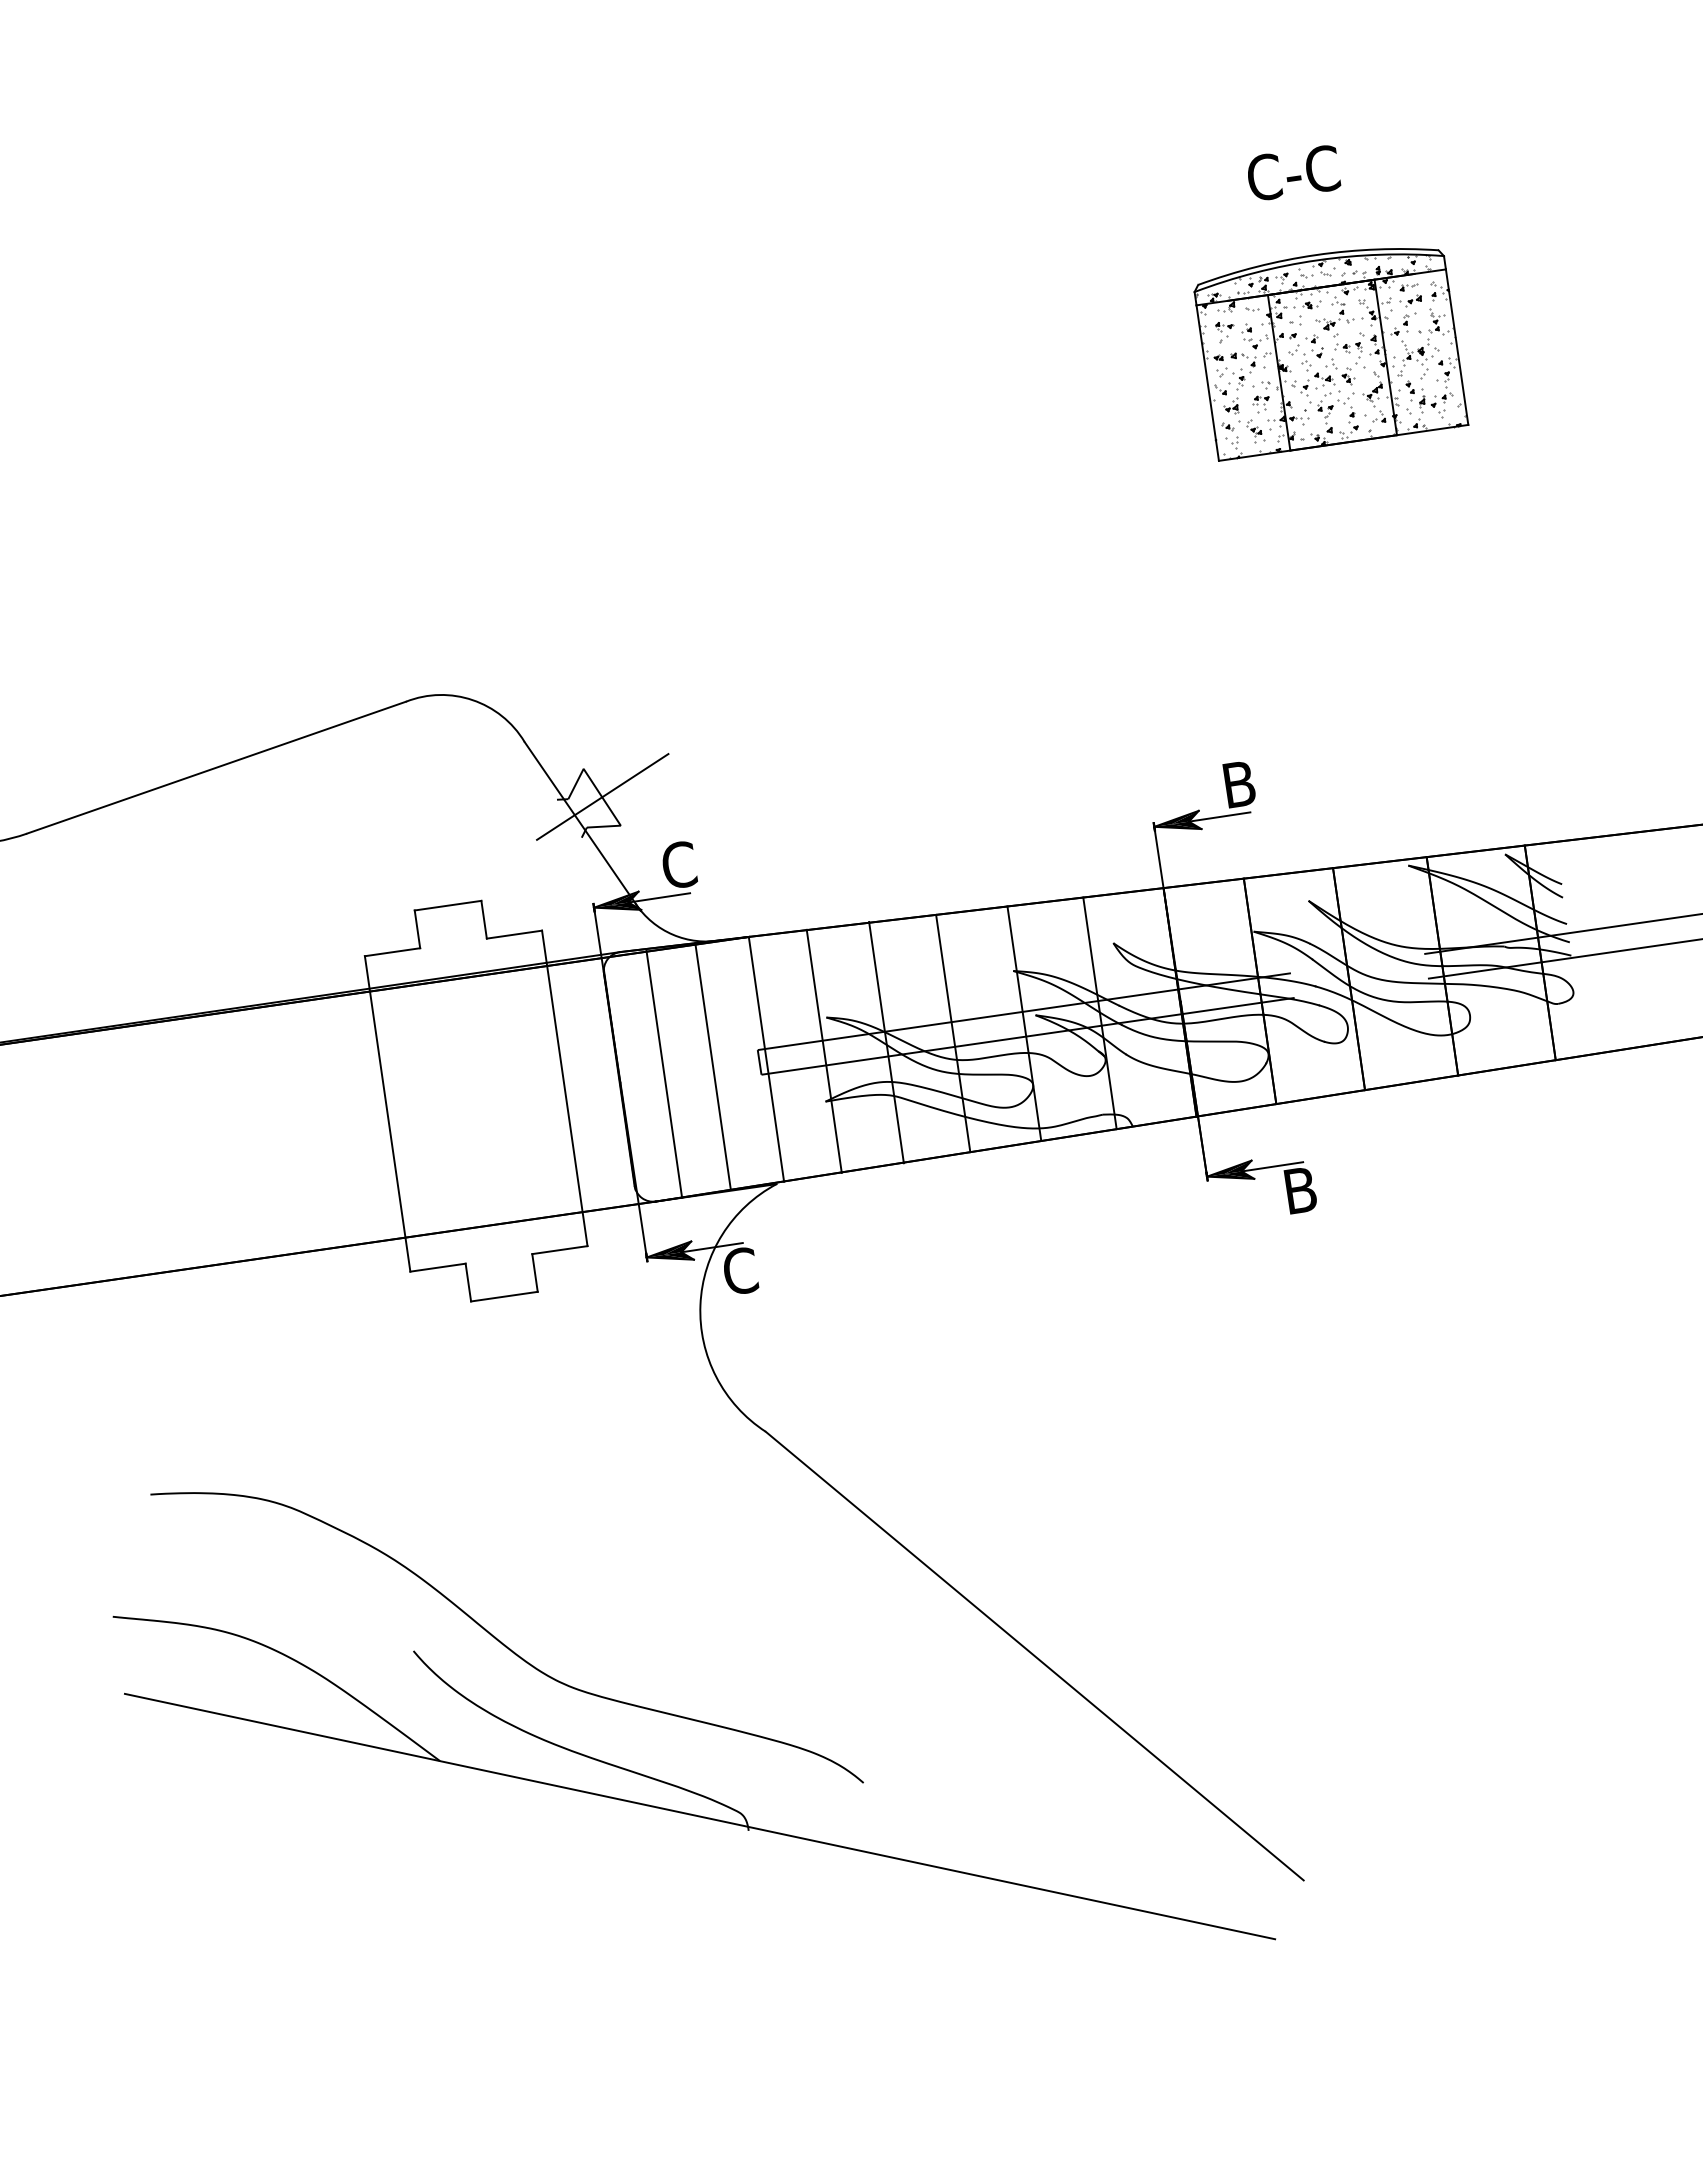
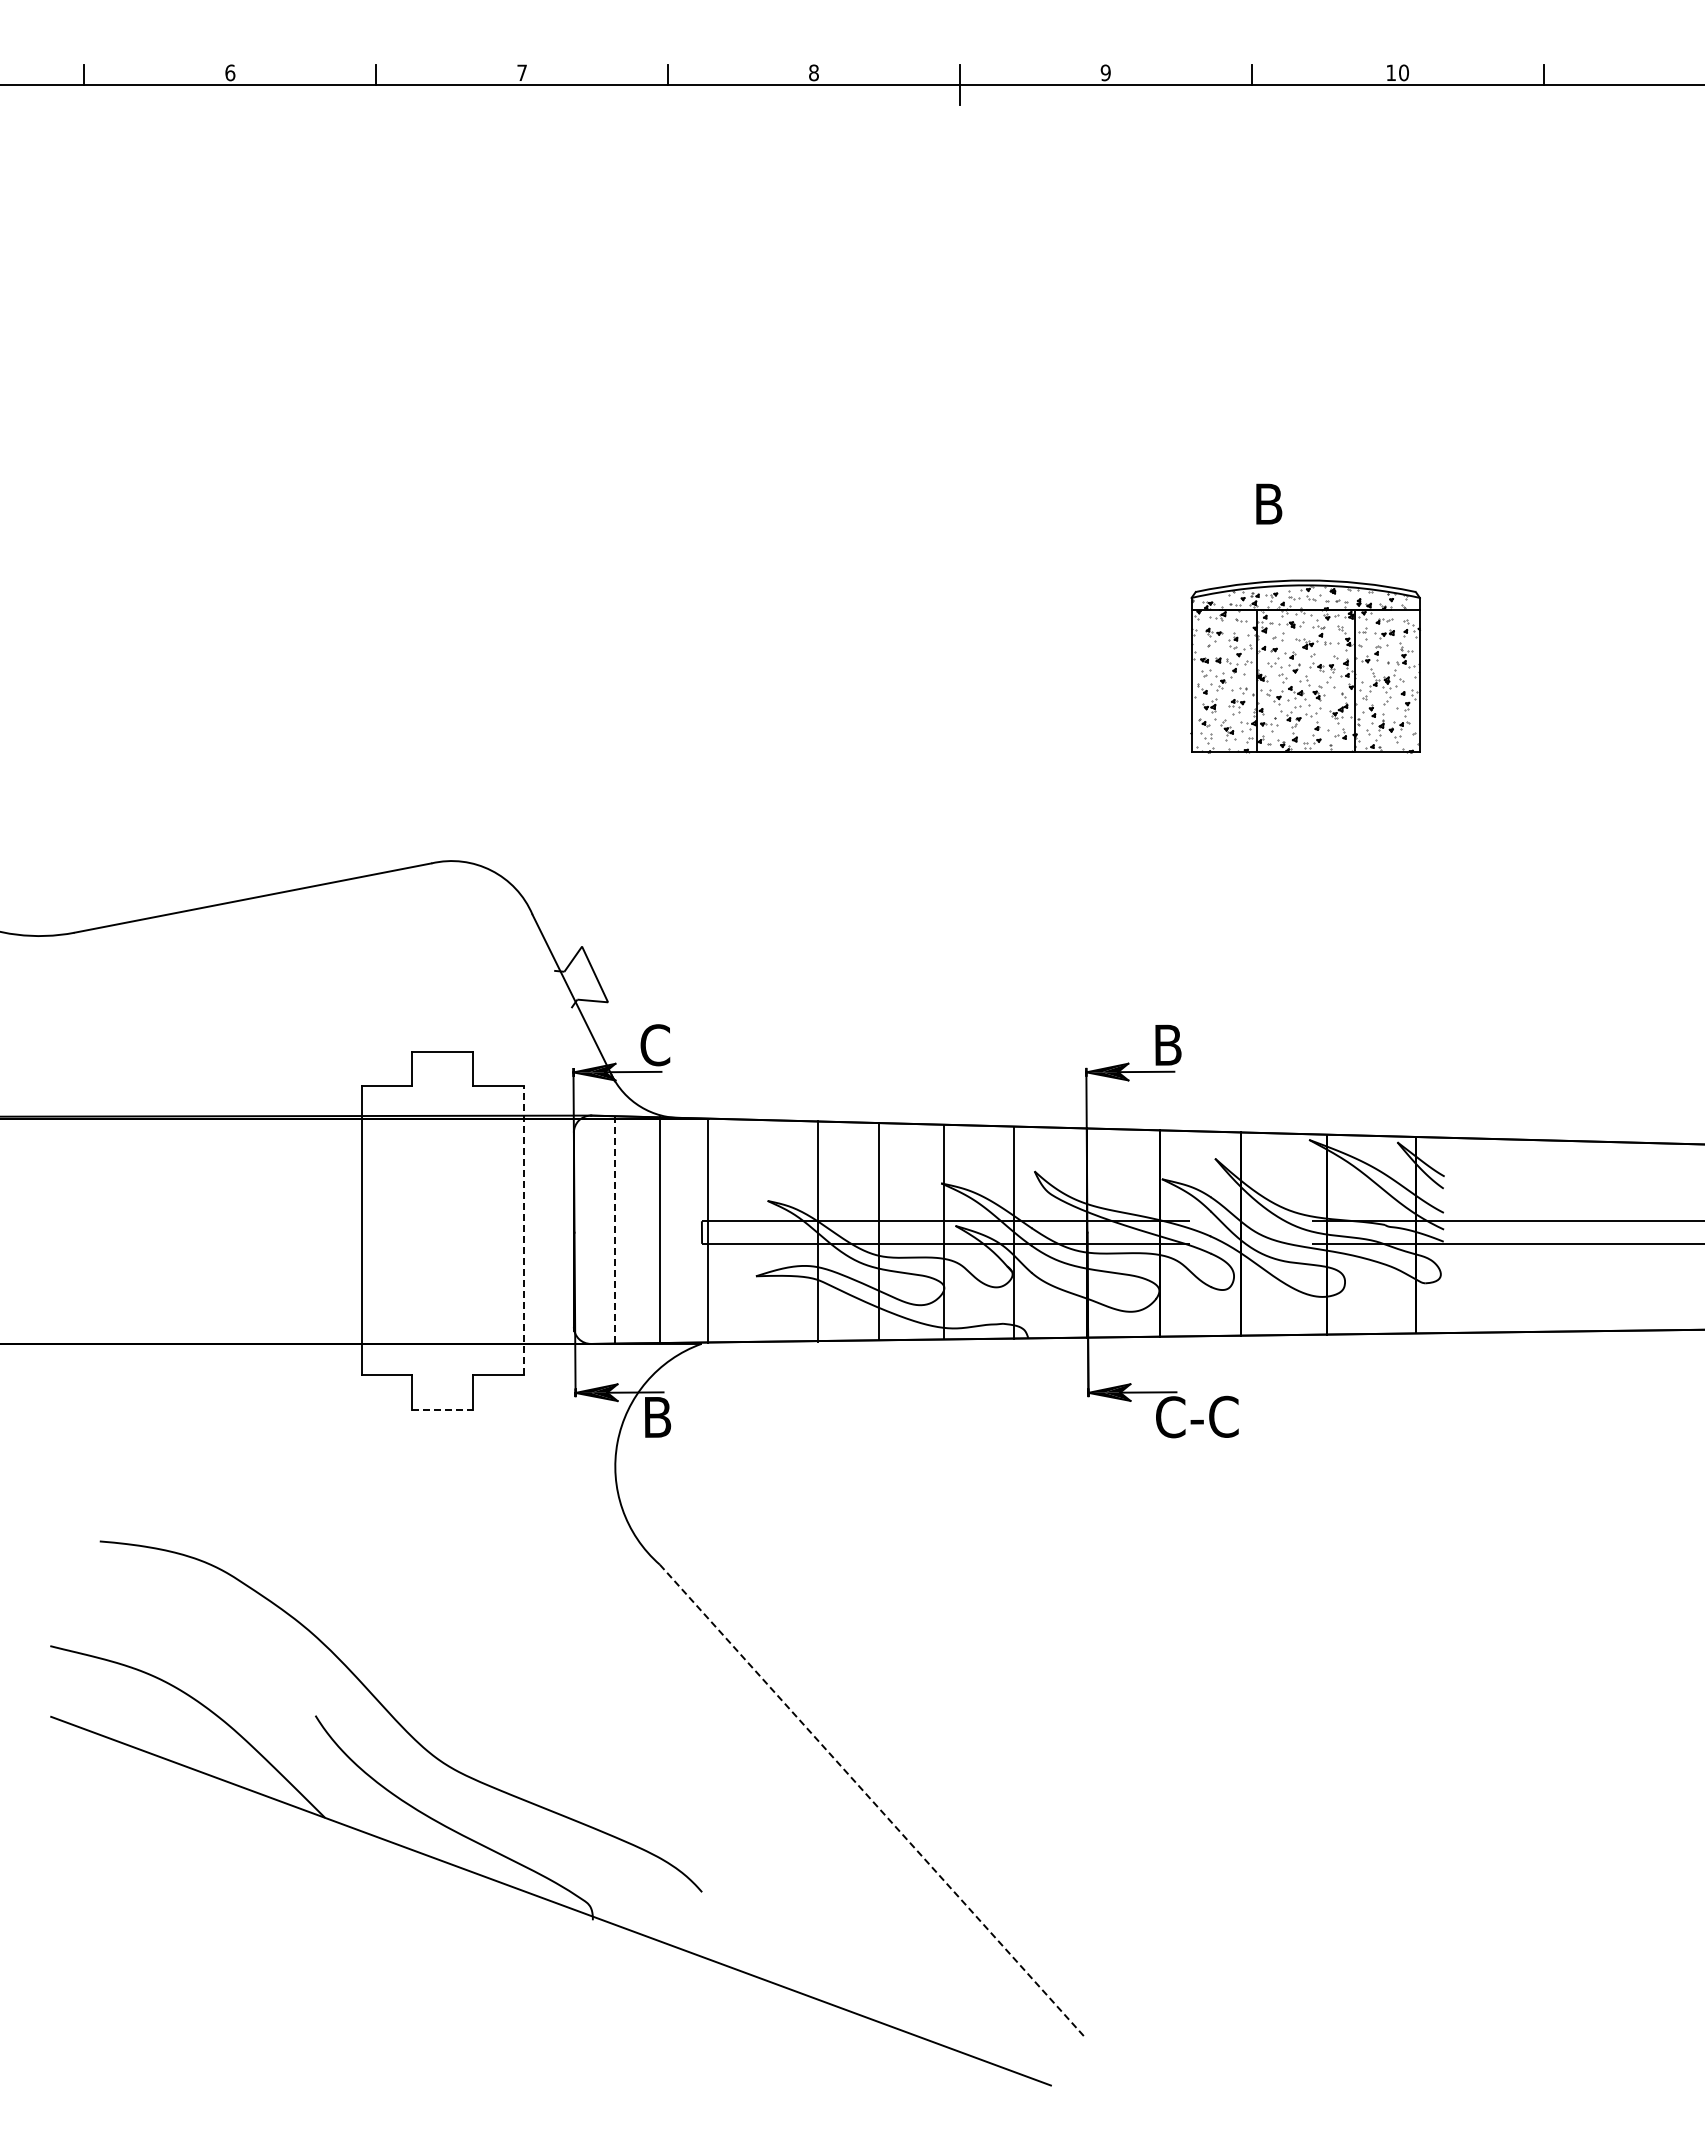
text: (1293, 173) -> (1295, 504), C-C -> B
line: (602, 796) -> (595, 973), removed
line: (824, 1050) -> (761, 1230), removed
line: (663, 1072) -> (614, 1229), solid -> dashed
line: (564, 1088) -> (523, 1230), solid -> dashed
text: (1329, 1185) -> (1197, 1416), B -> C-C
text: (740, 1271) -> (657, 1417), C -> B
line: (504, 1296) -> (442, 1409), solid -> dashed
line: (1035, 1655) -> (872, 1800), solid -> dashed

